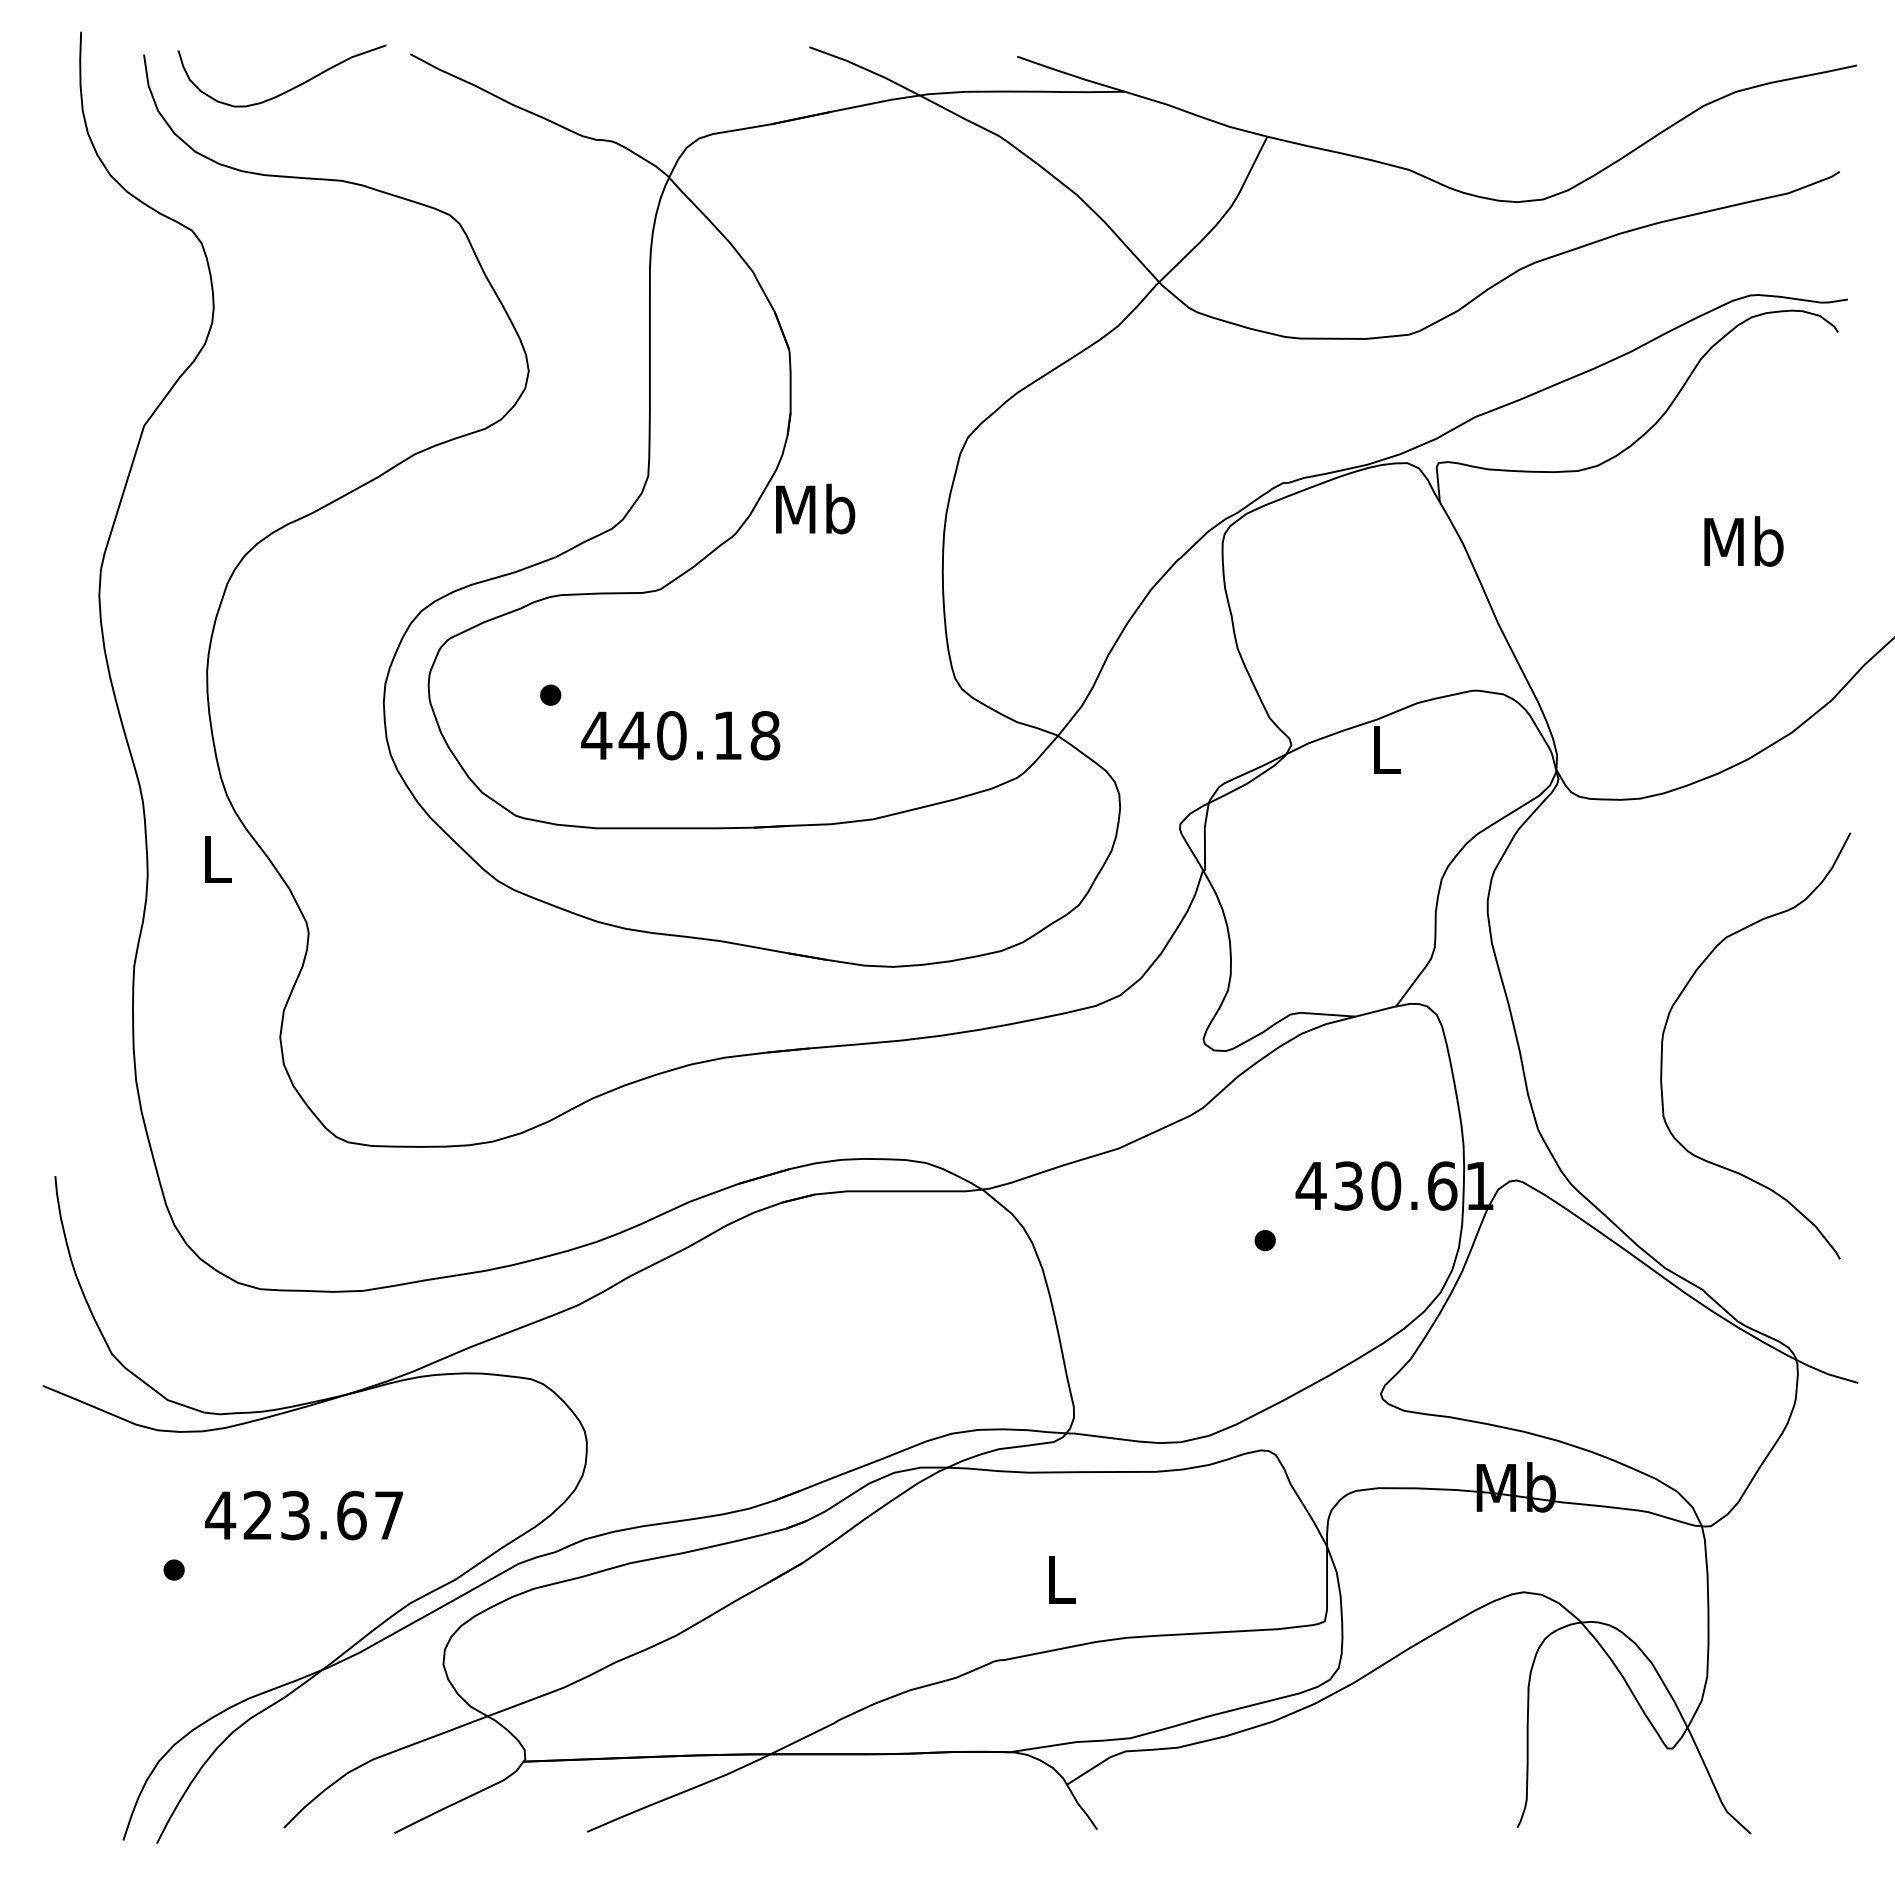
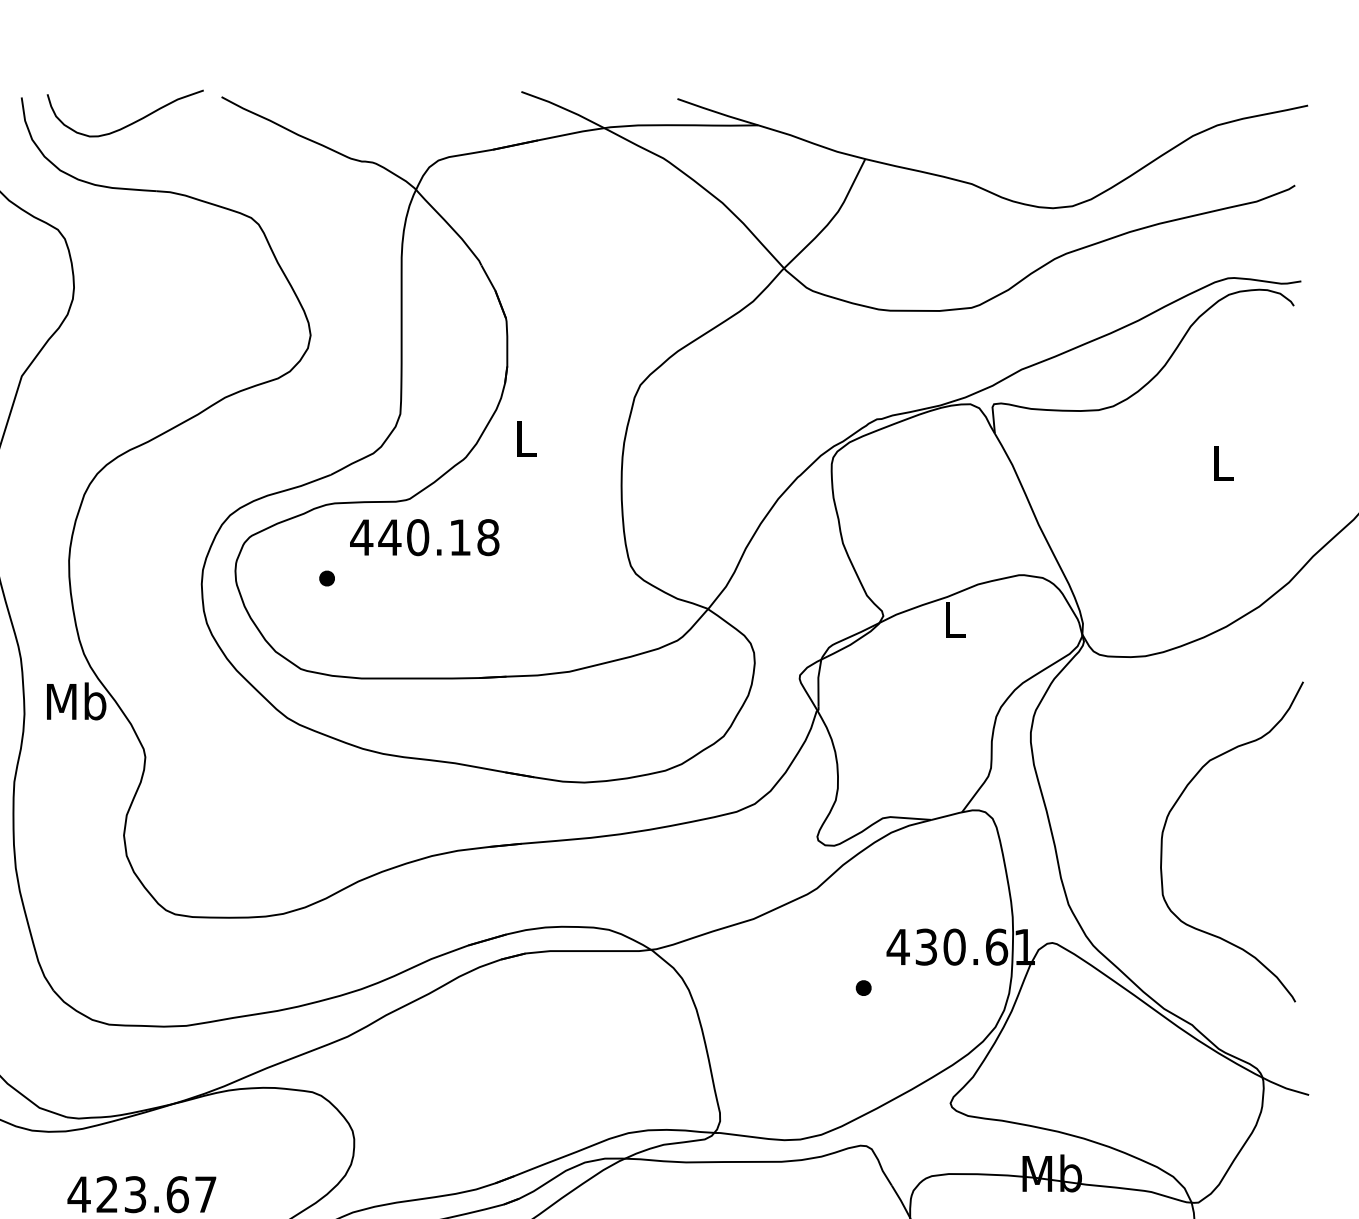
text: (815, 508) -> (525, 438), Mb -> L
text: (1743, 541) -> (1222, 463), Mb -> L
text: (680, 735) -> (424, 537), moved
text: (216, 858) -> (76, 701), L -> Mb

